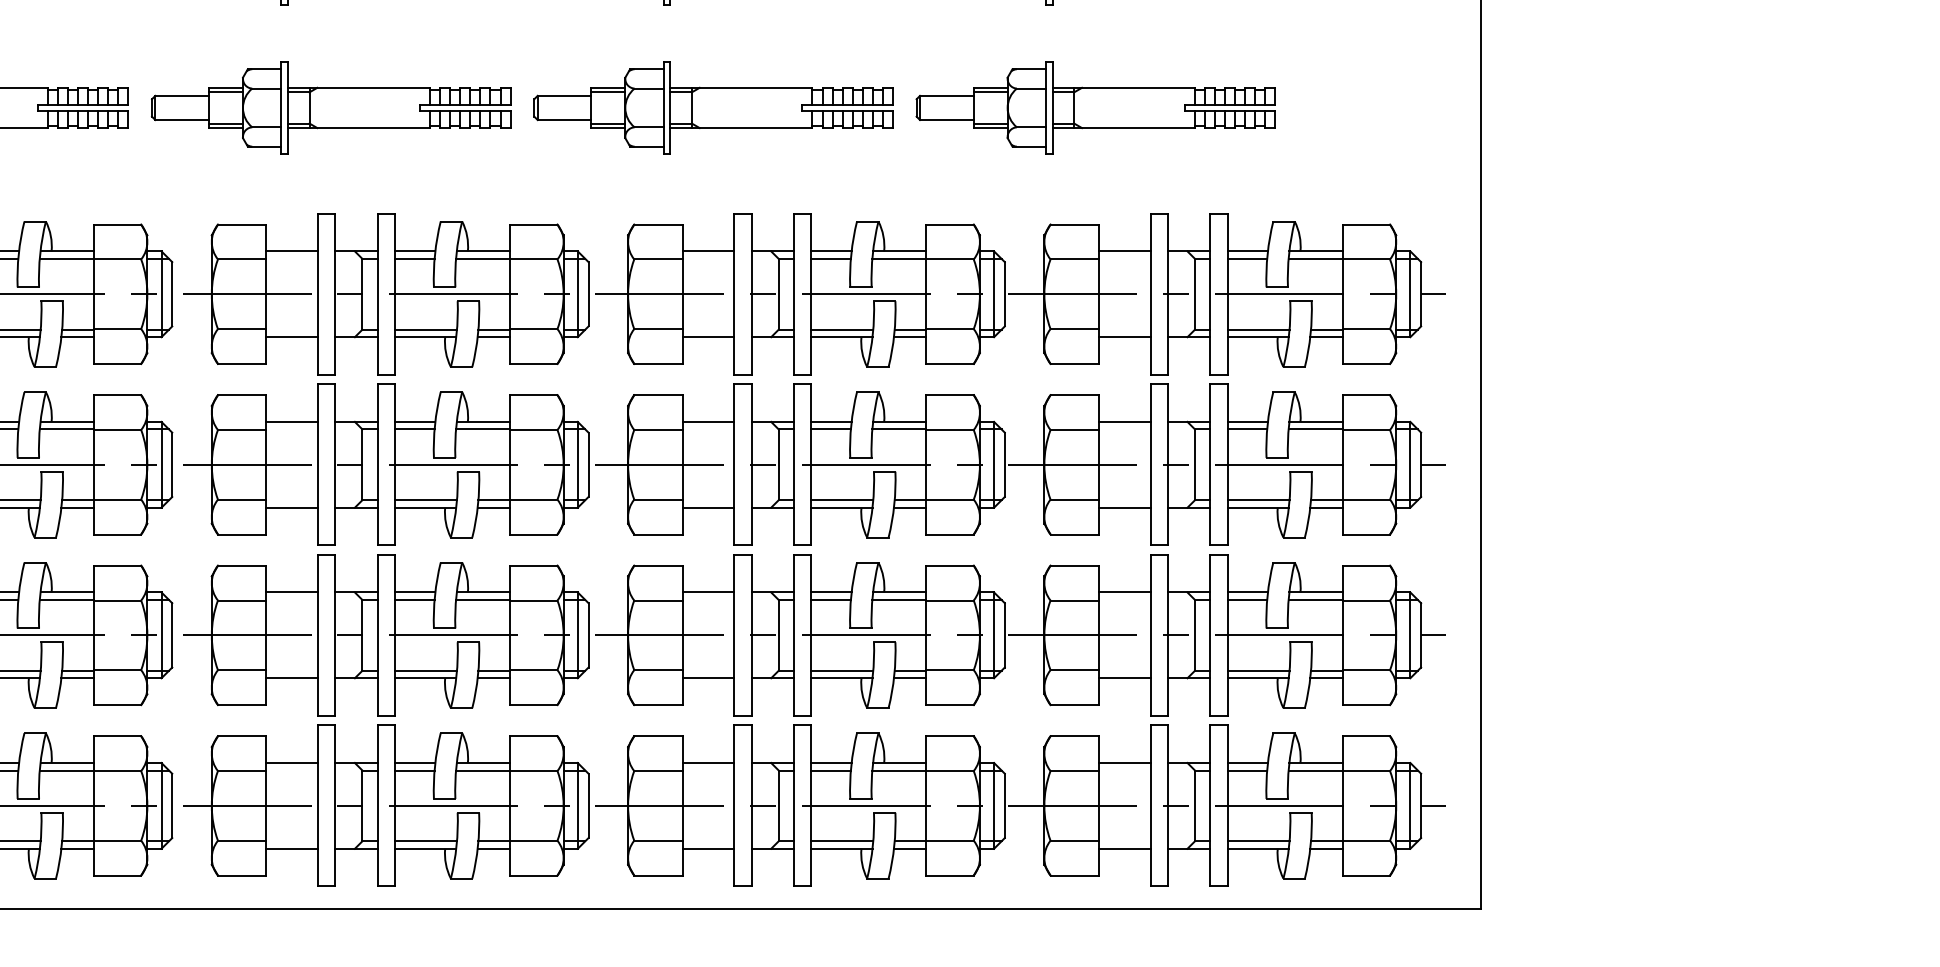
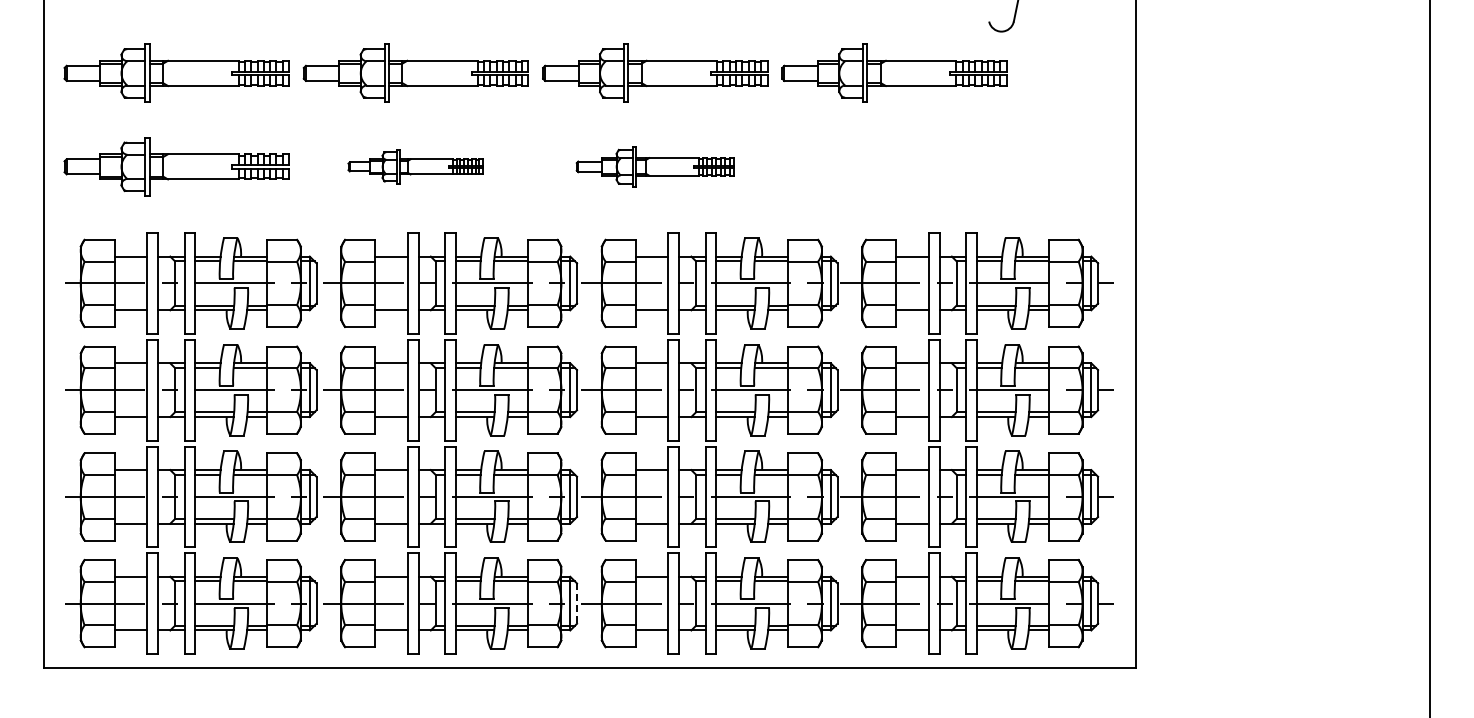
part: (330, 107) -> (415, 166), size x0.6
part: (713, 107) -> (655, 166), size x0.7
part: (1095, 107) -> (894, 166), removed
line: (589, 807) -> (577, 604), solid -> dashed

